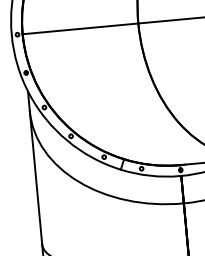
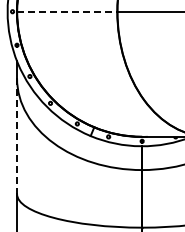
line: (80, 28) -> (67, 11), solid -> dashed
line: (36, 178) -> (17, 136), solid -> dashed

